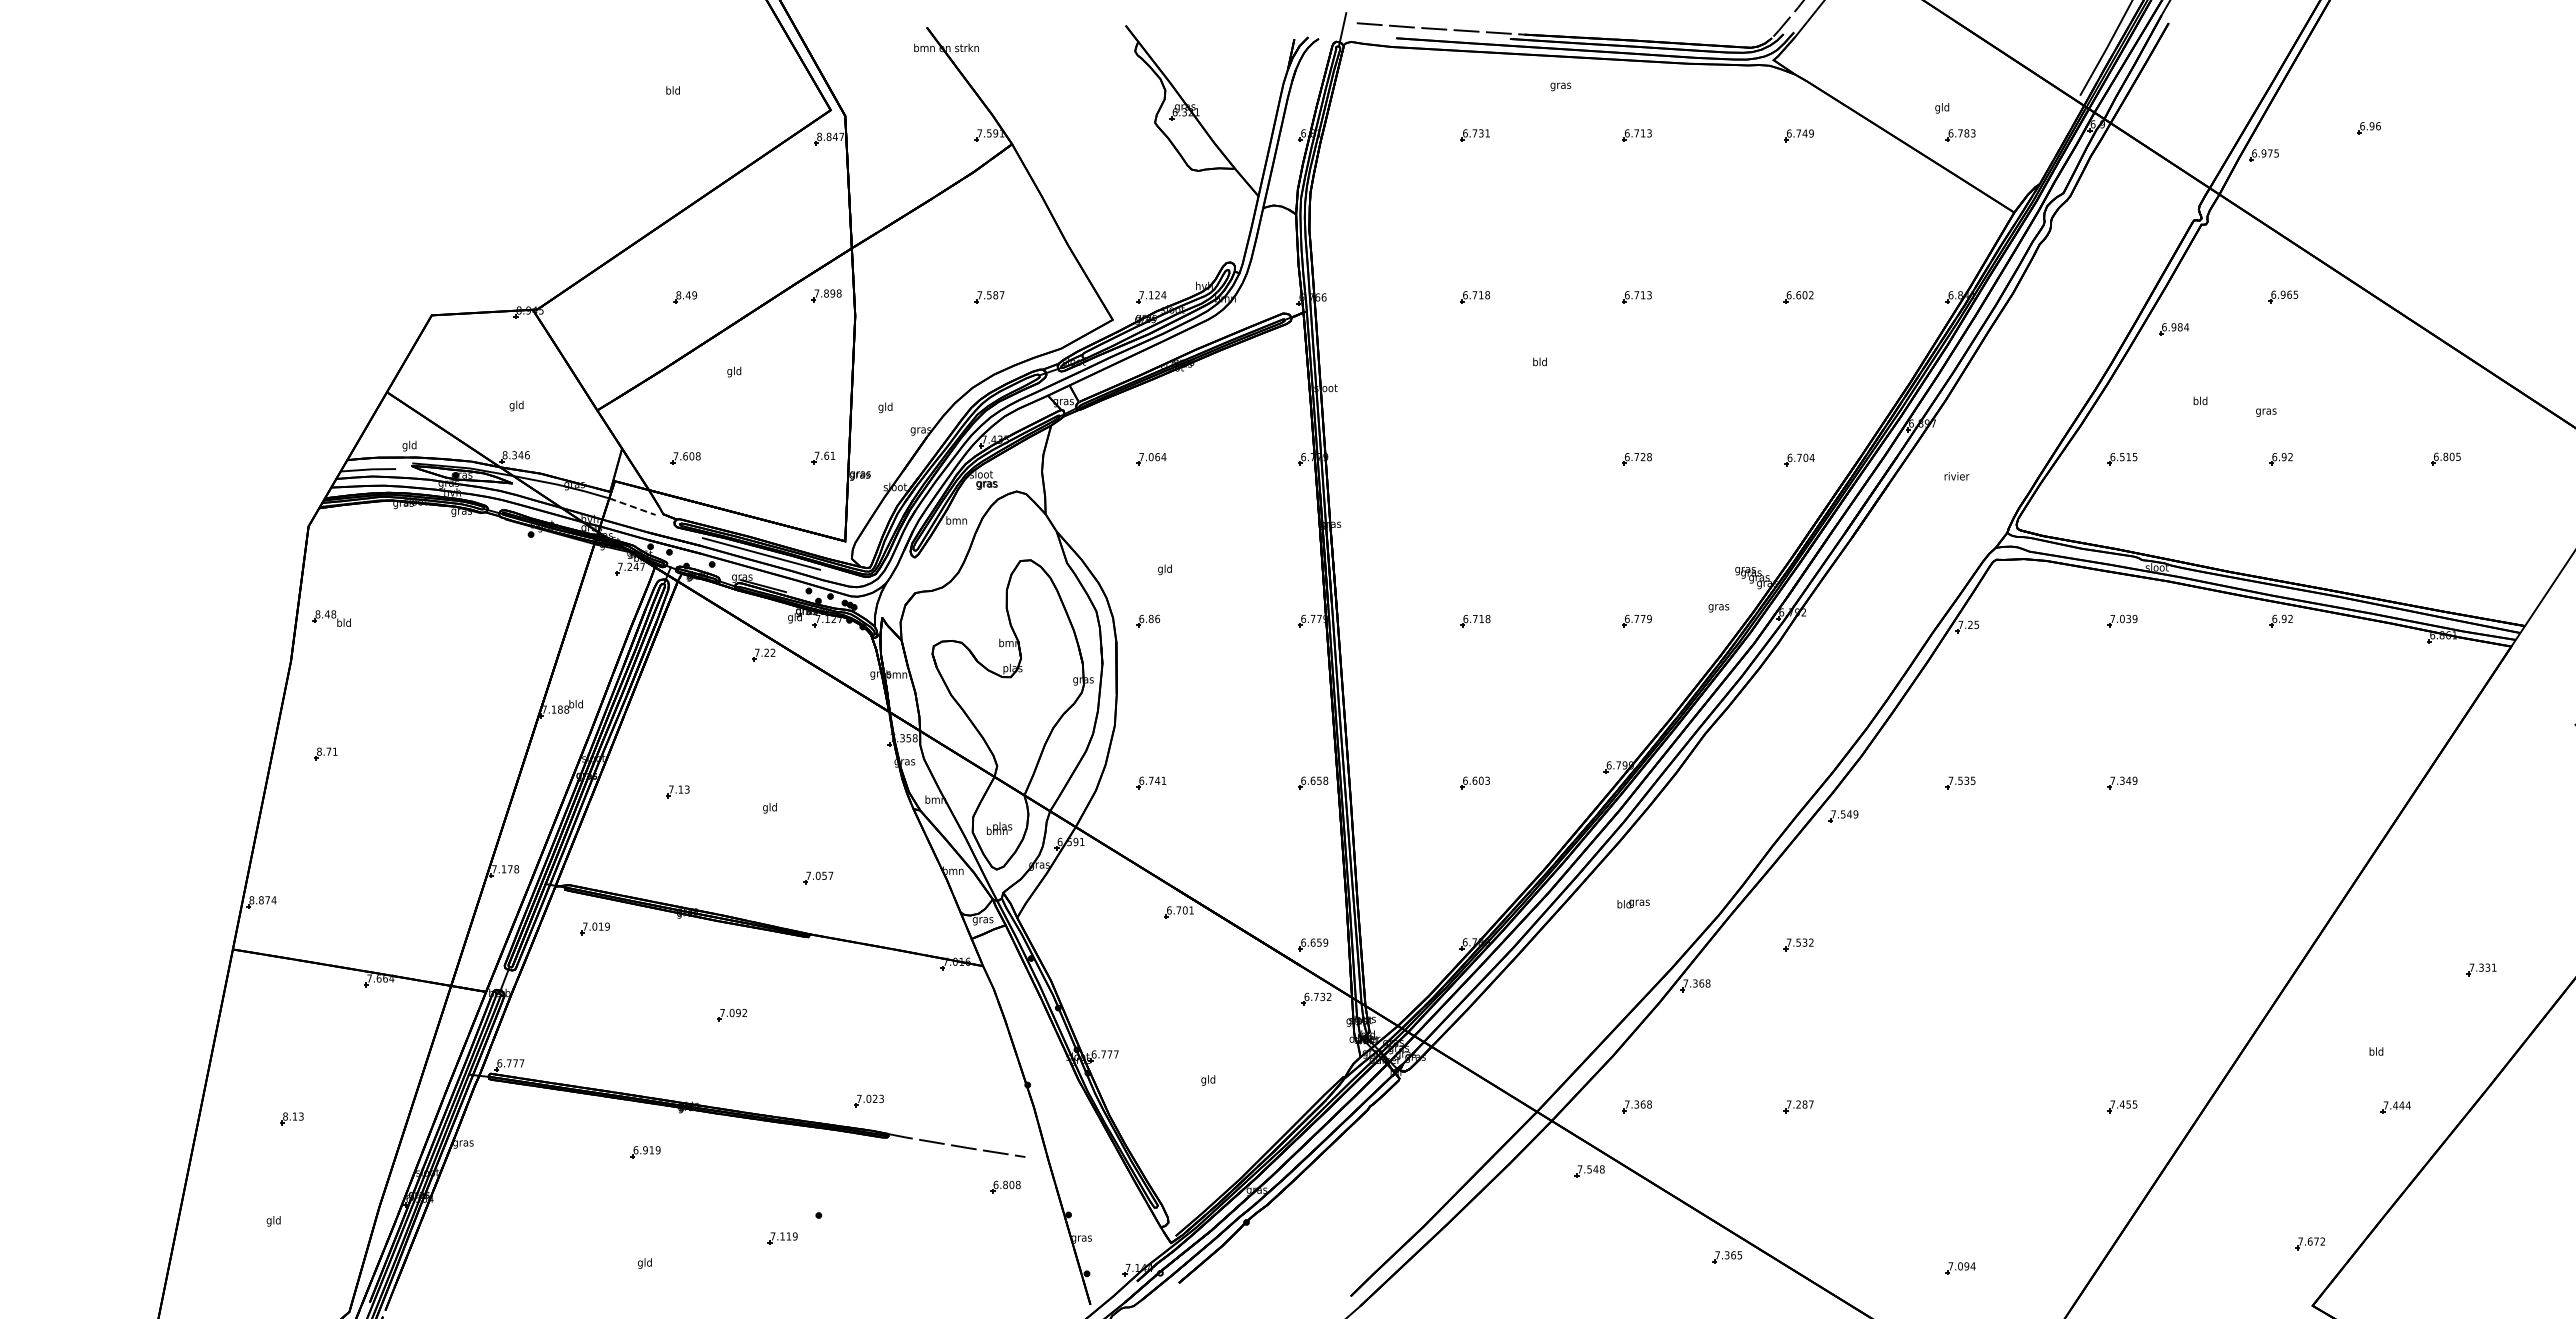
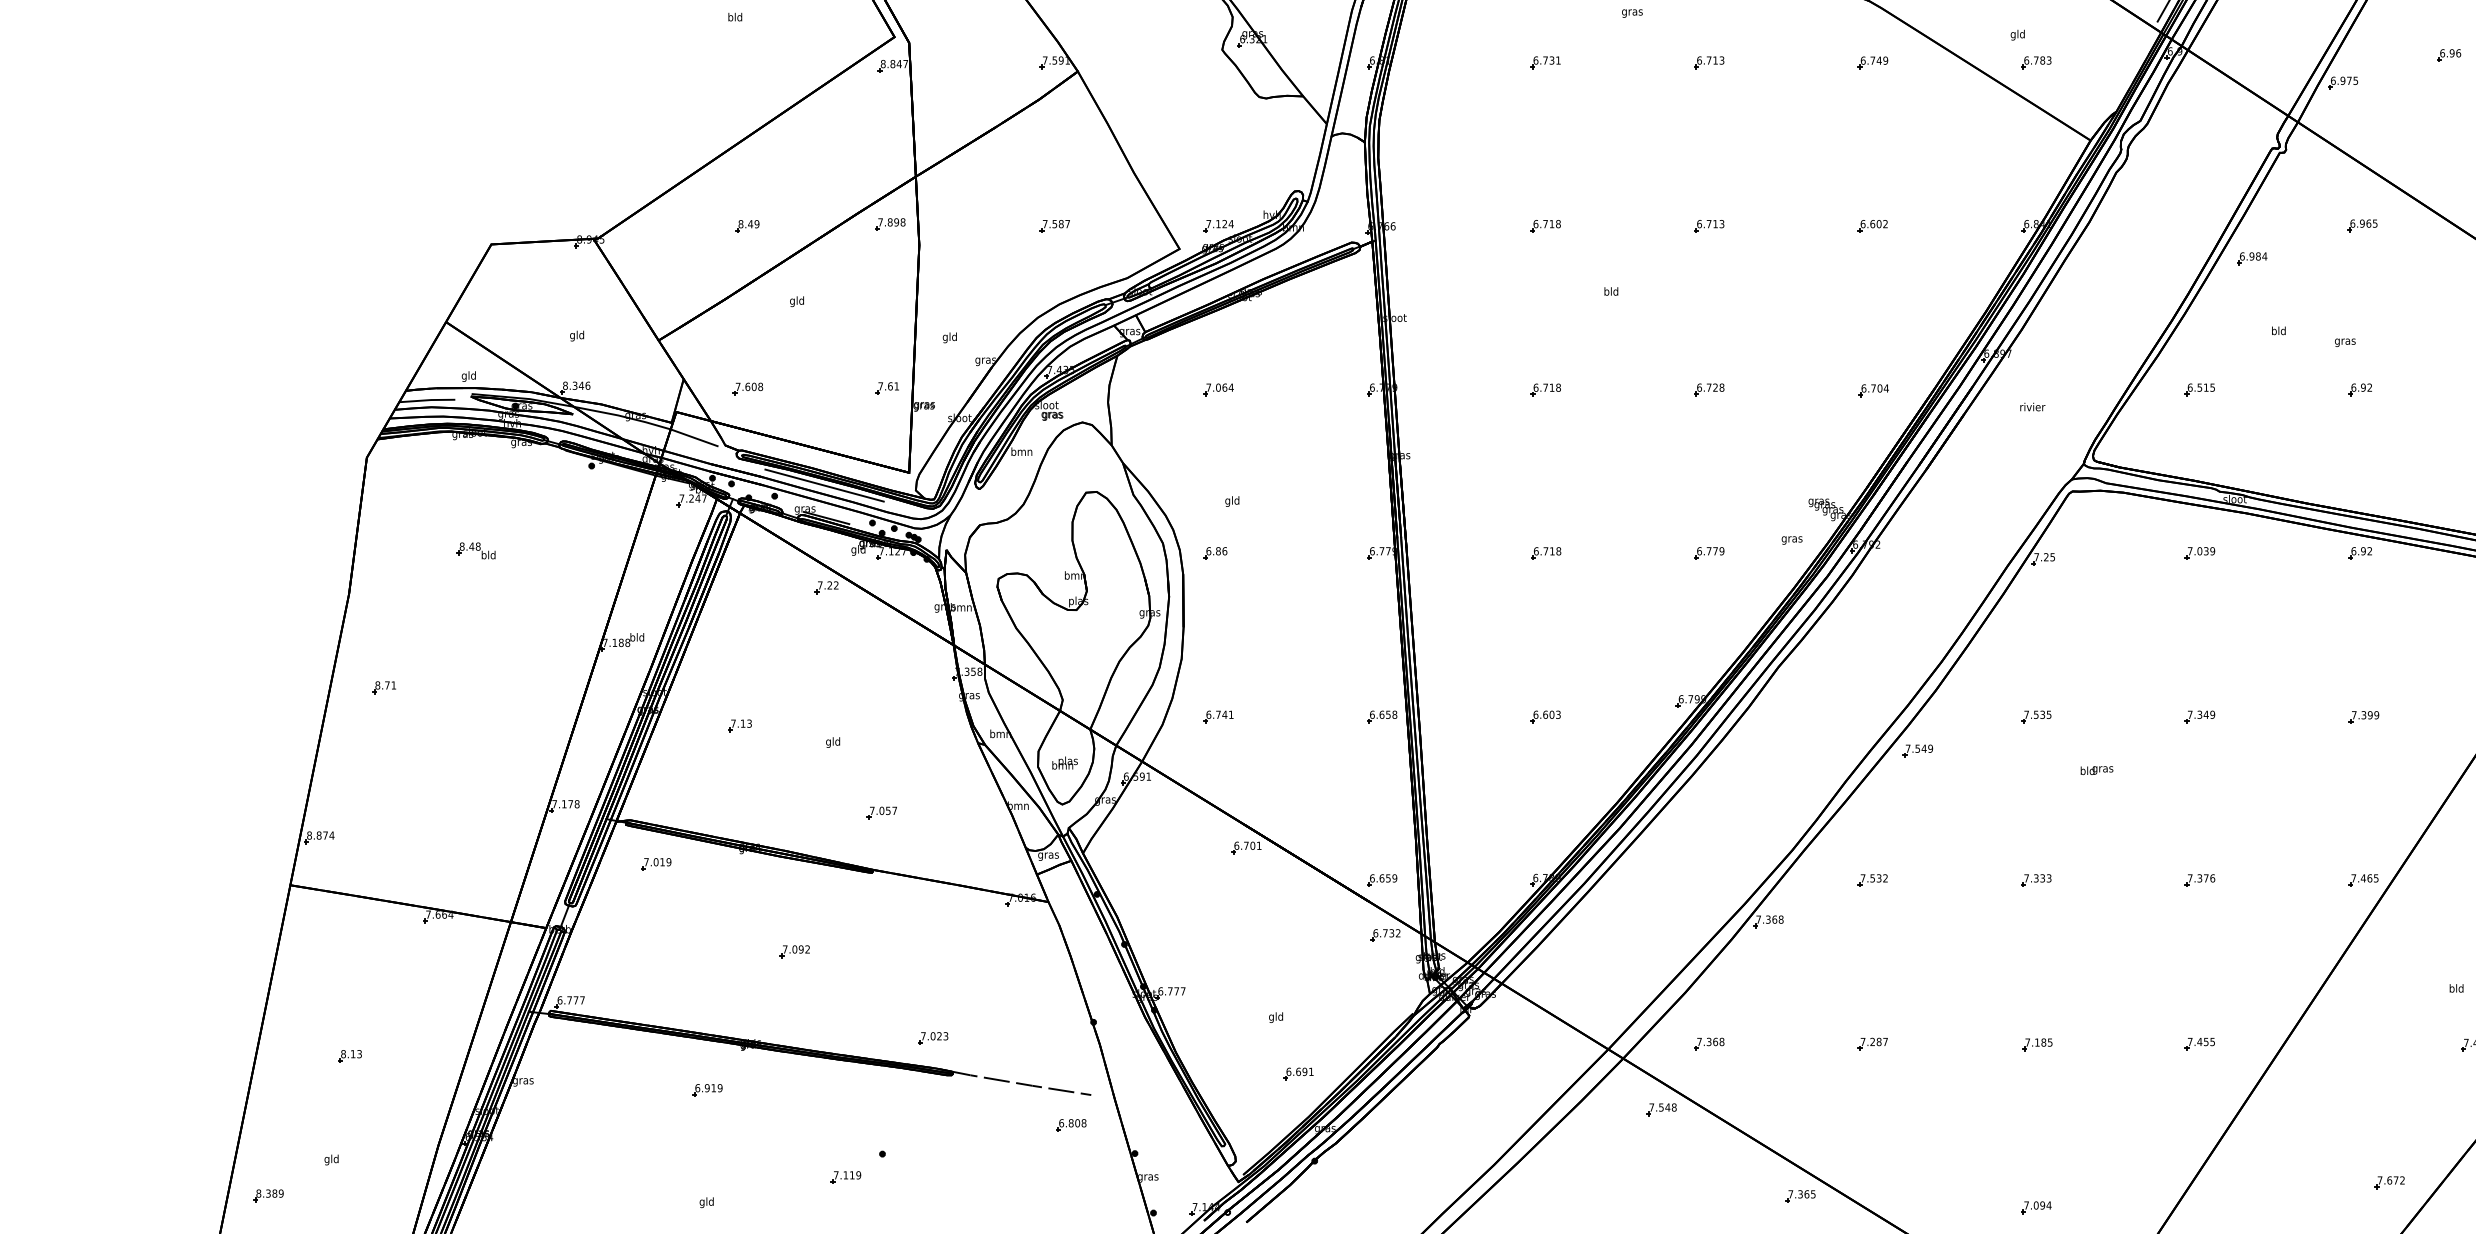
part: (1475, 459) -> (1546, 390), added
line: (632, 506) -> (694, 437), dashed -> solid
part: (331, 618) -> (475, 550), moved
part: (2284, 783) -> (2363, 717), added
text: (1633, 903) -> (2096, 770), moved
part: (1960, 944) -> (2036, 880), added
part: (2122, 944) -> (2199, 880), added
part: (2284, 944) -> (2363, 880), added
part: (1961, 1107) -> (2037, 1044), added
part: (1230, 1136) -> (1298, 1074), added
part: (211, 1256) -> (268, 1195), added

